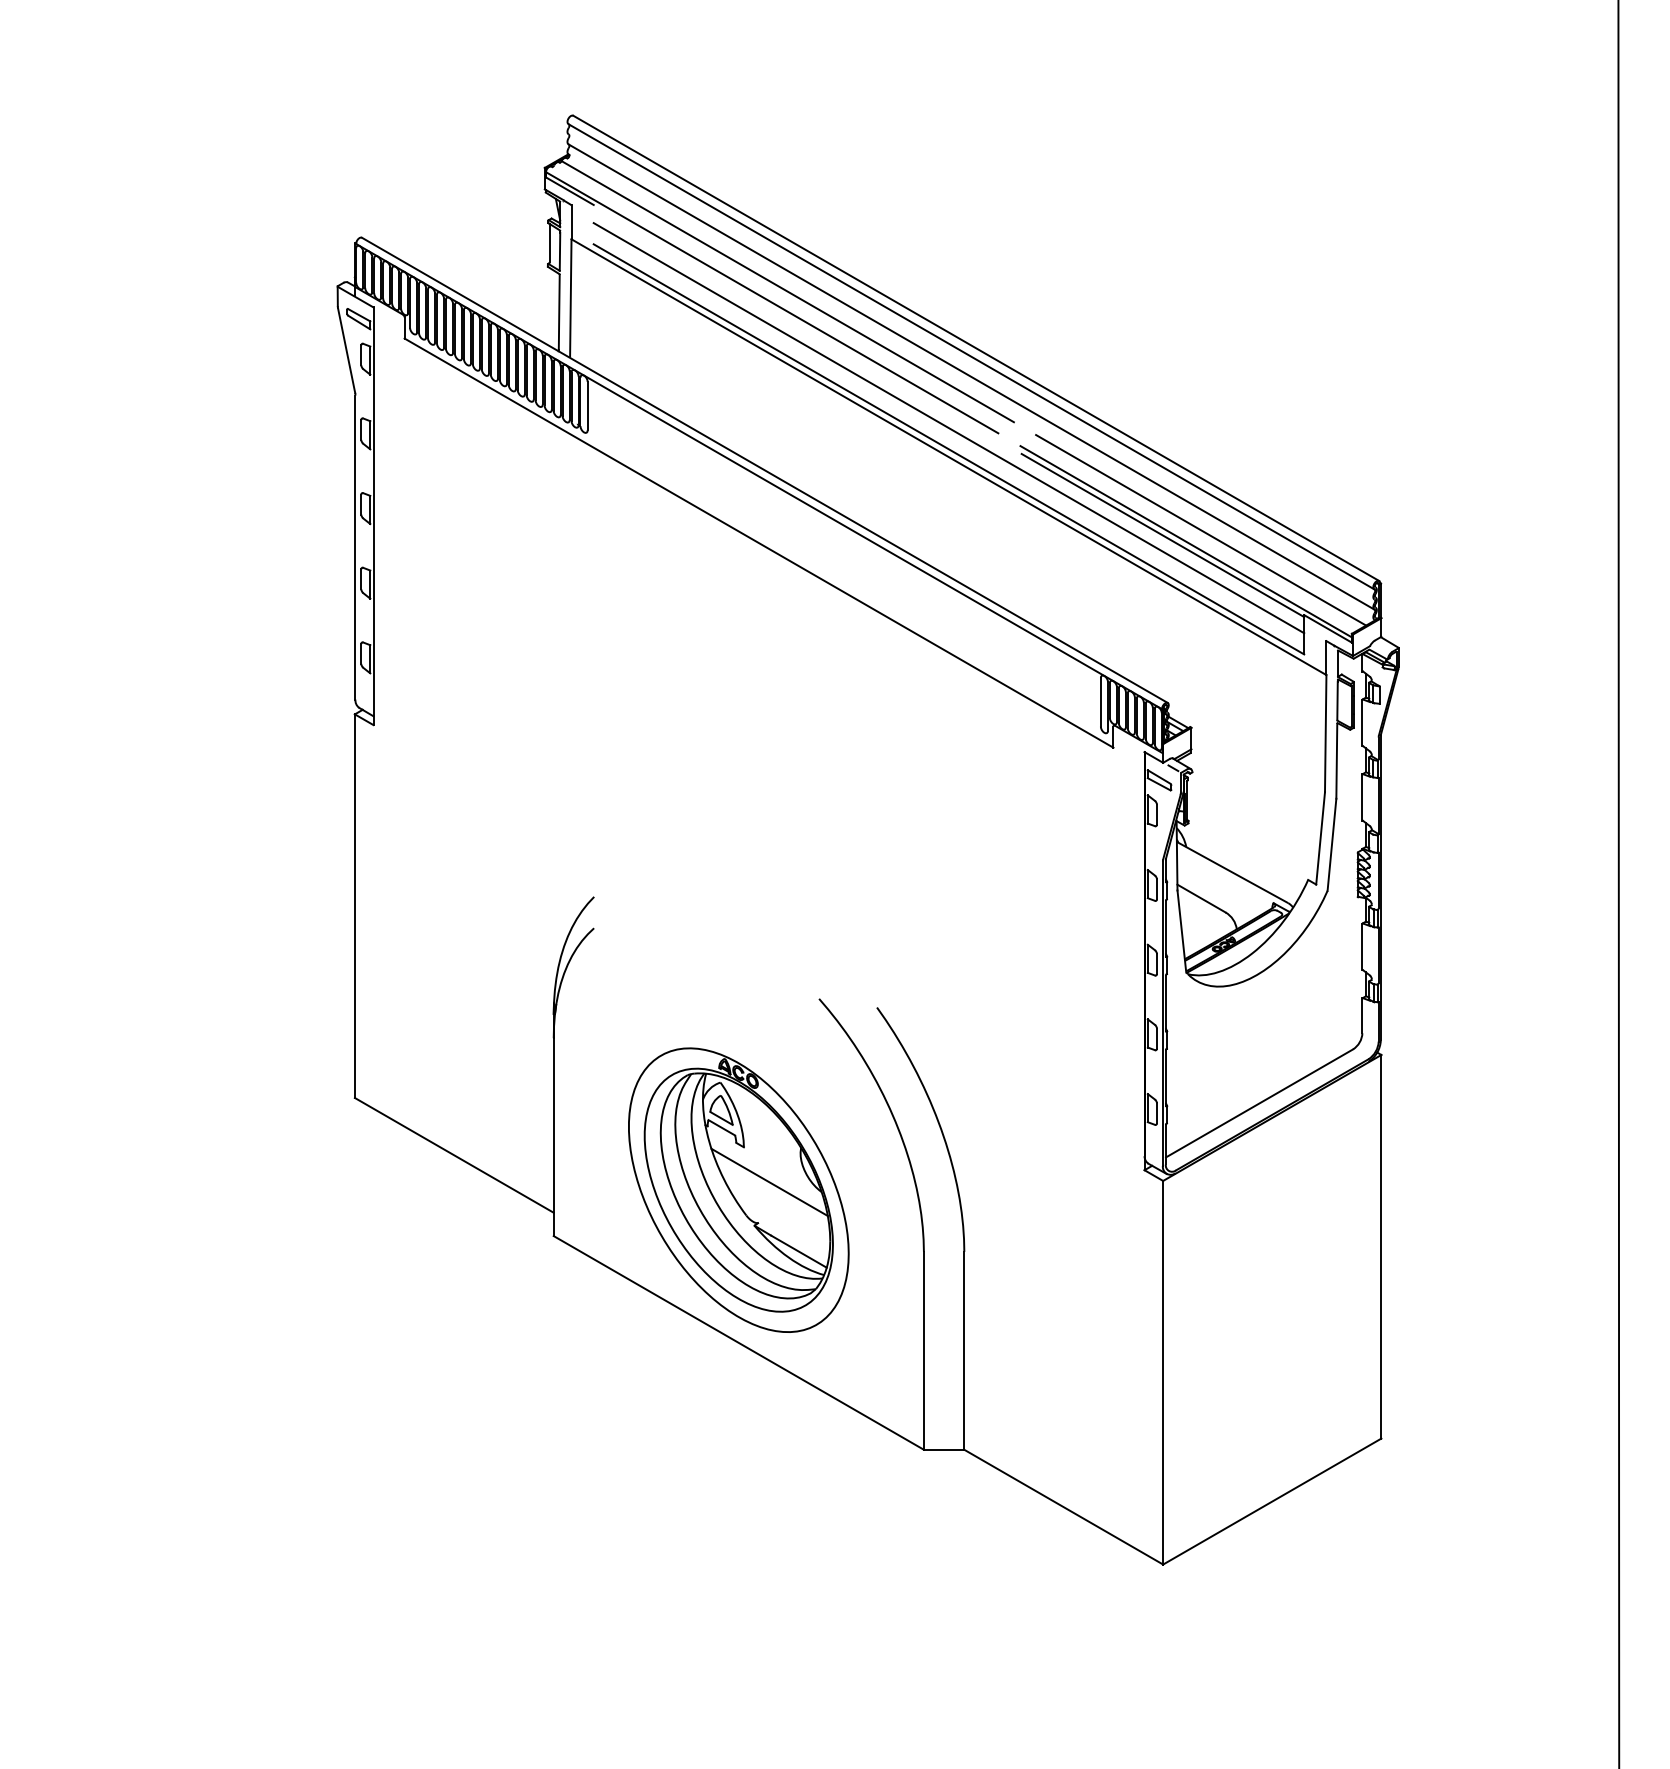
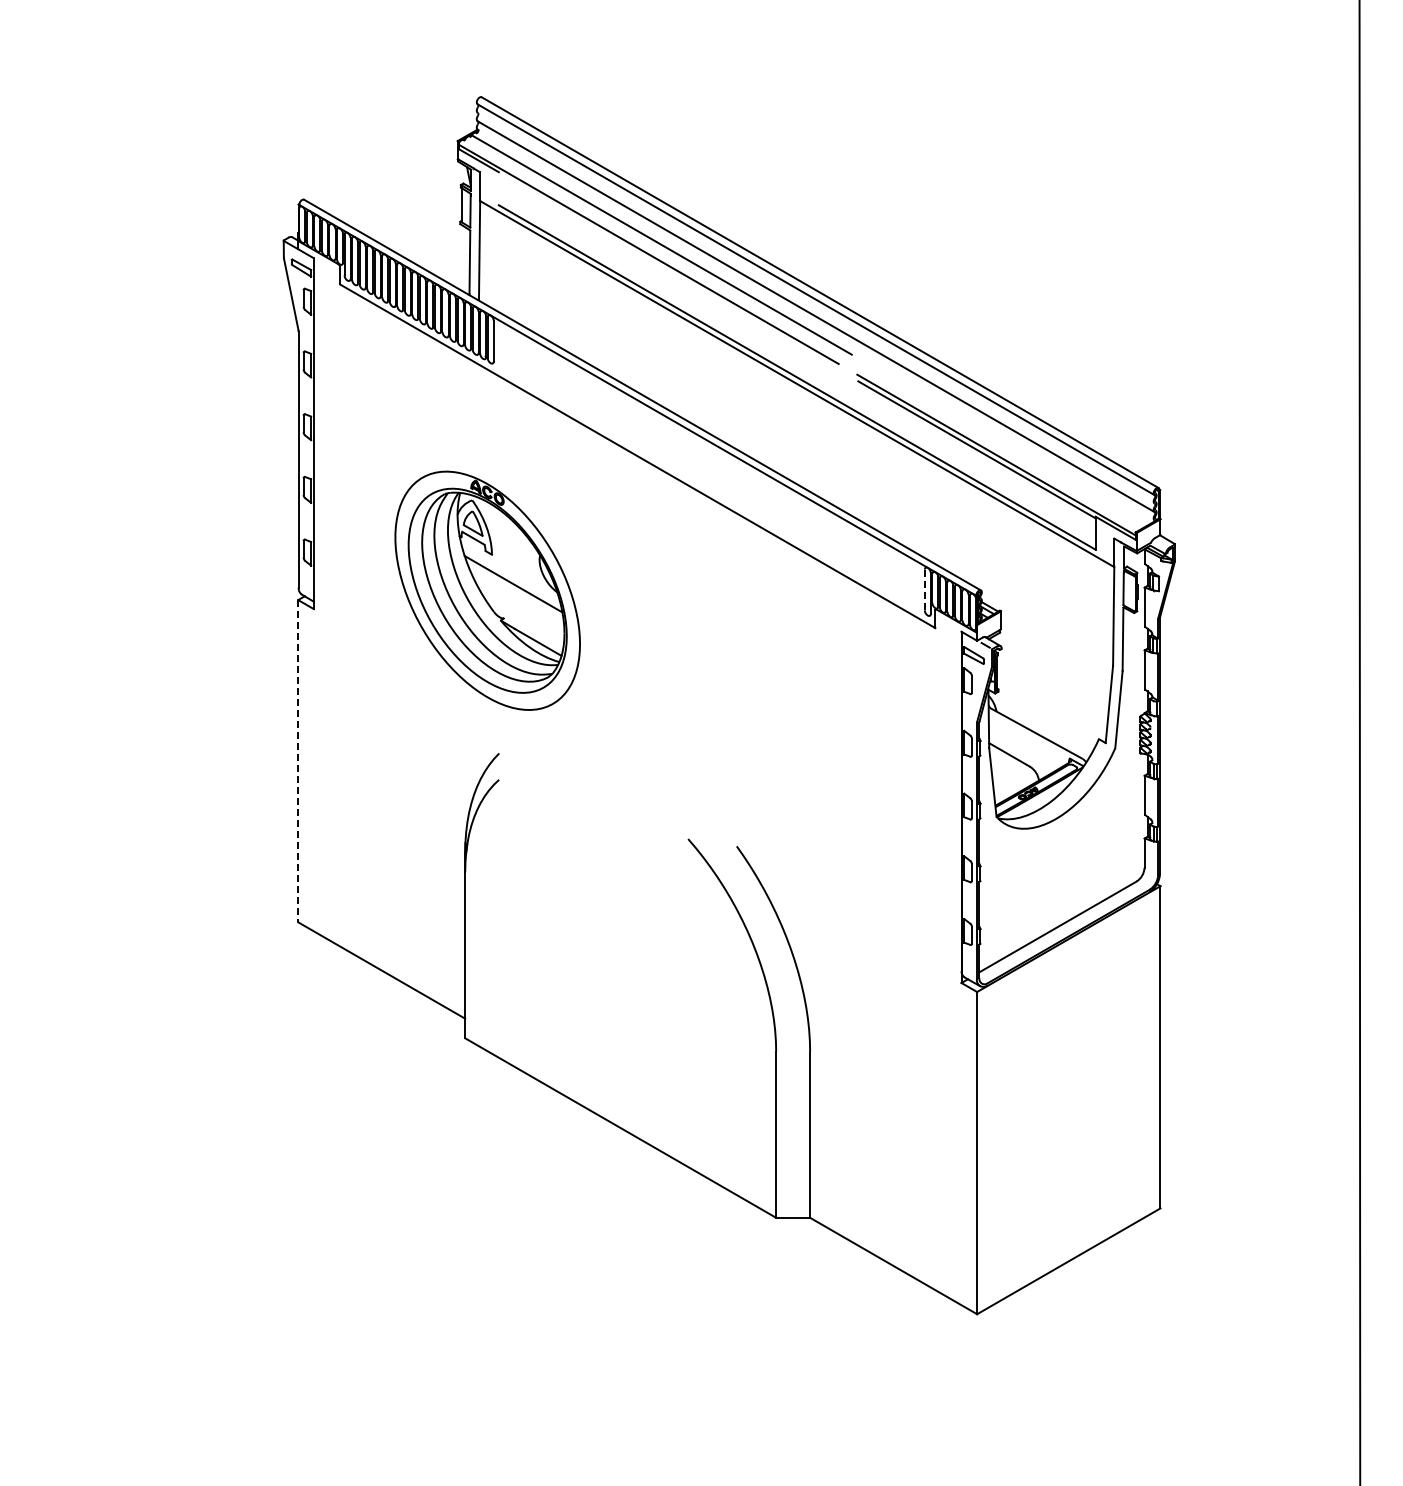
line: (948, 427) -> (796, 359), removed
line: (1200, 530) -> (1008, 445), removed
line: (1100, 702) -> (924, 590), solid -> dashed
line: (355, 906) -> (298, 761), solid -> dashed
part: (738, 1189) -> (487, 590), moved

